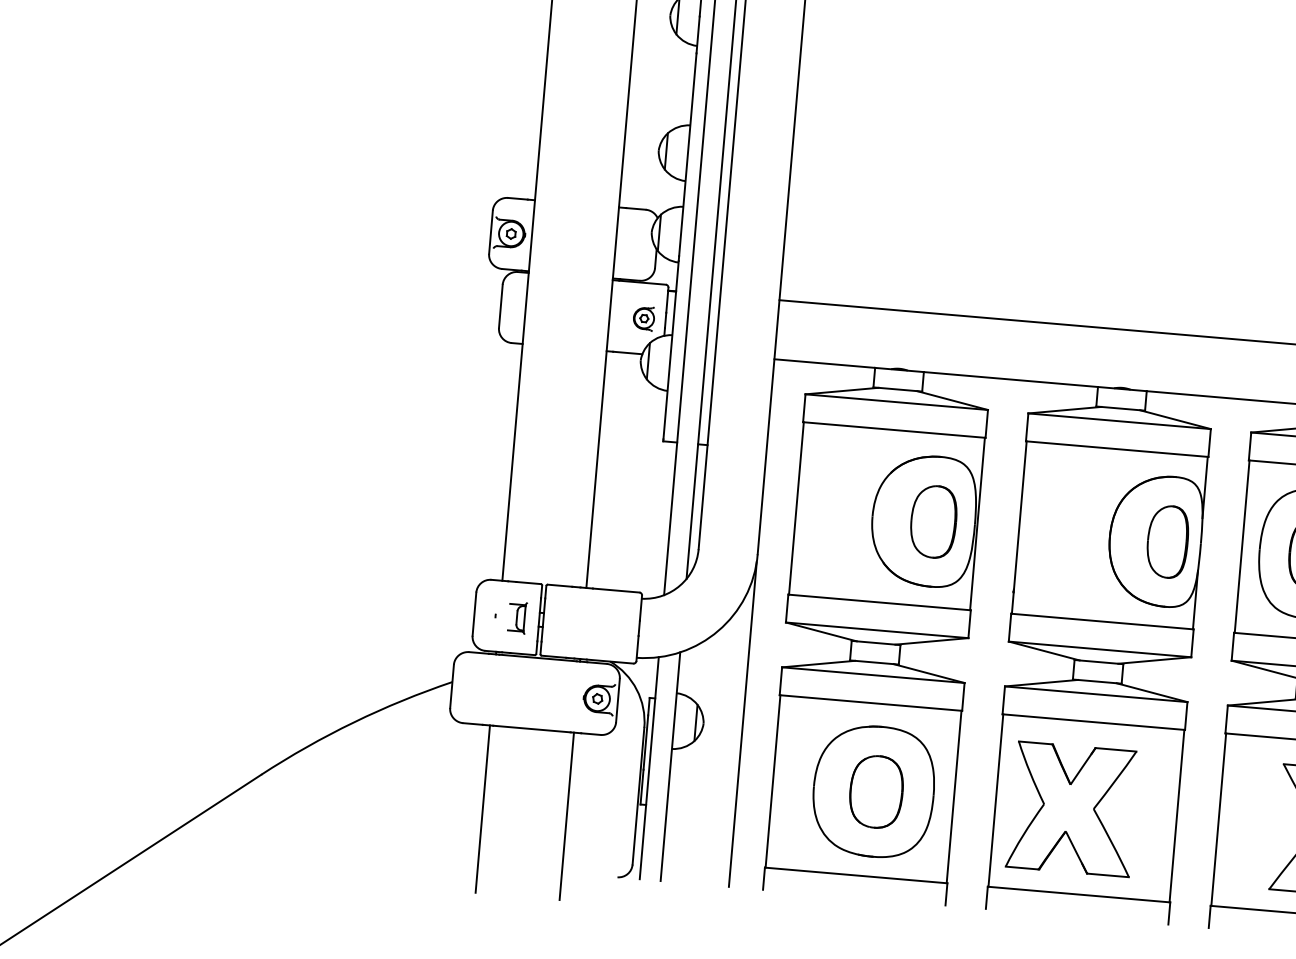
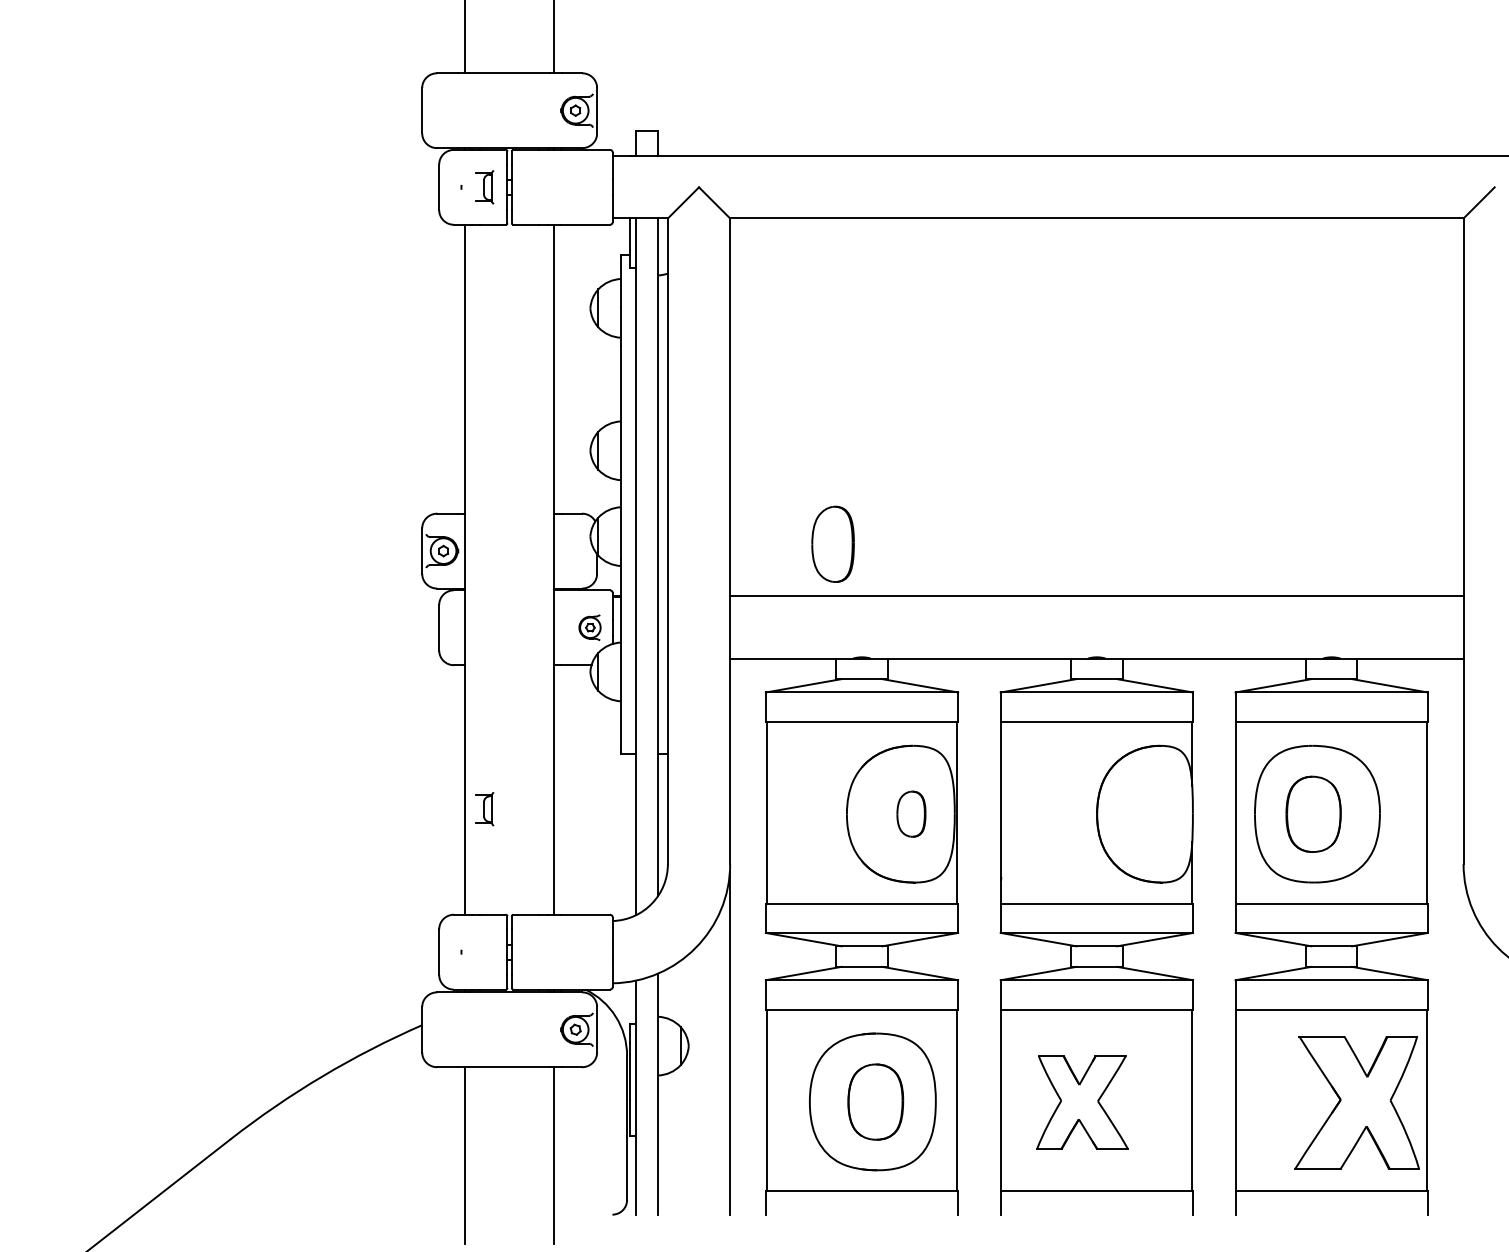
part: (933, 521) -> (911, 813), size x0.6
part: (1167, 541) -> (832, 543), moved
part: (517, 618) -> (484, 809), moved
part: (1072, 809) -> (1082, 1102), size x0.7

